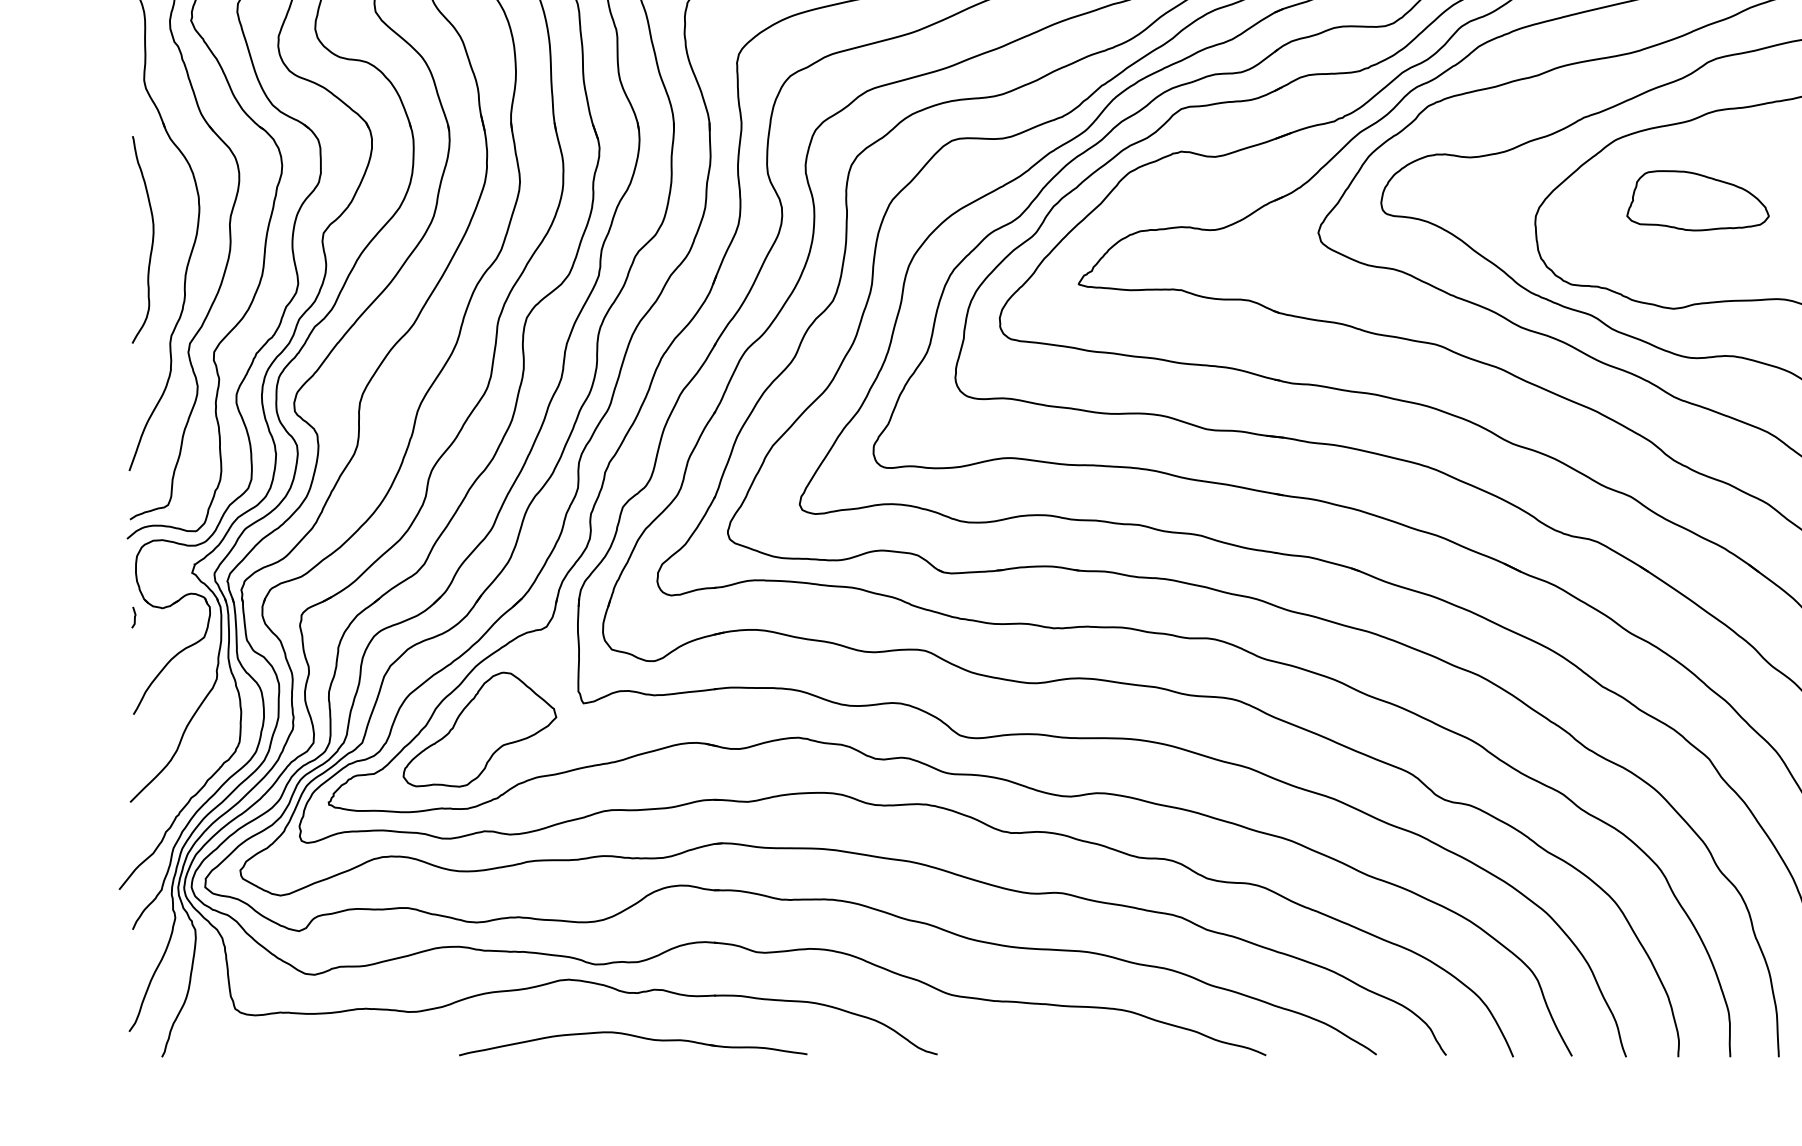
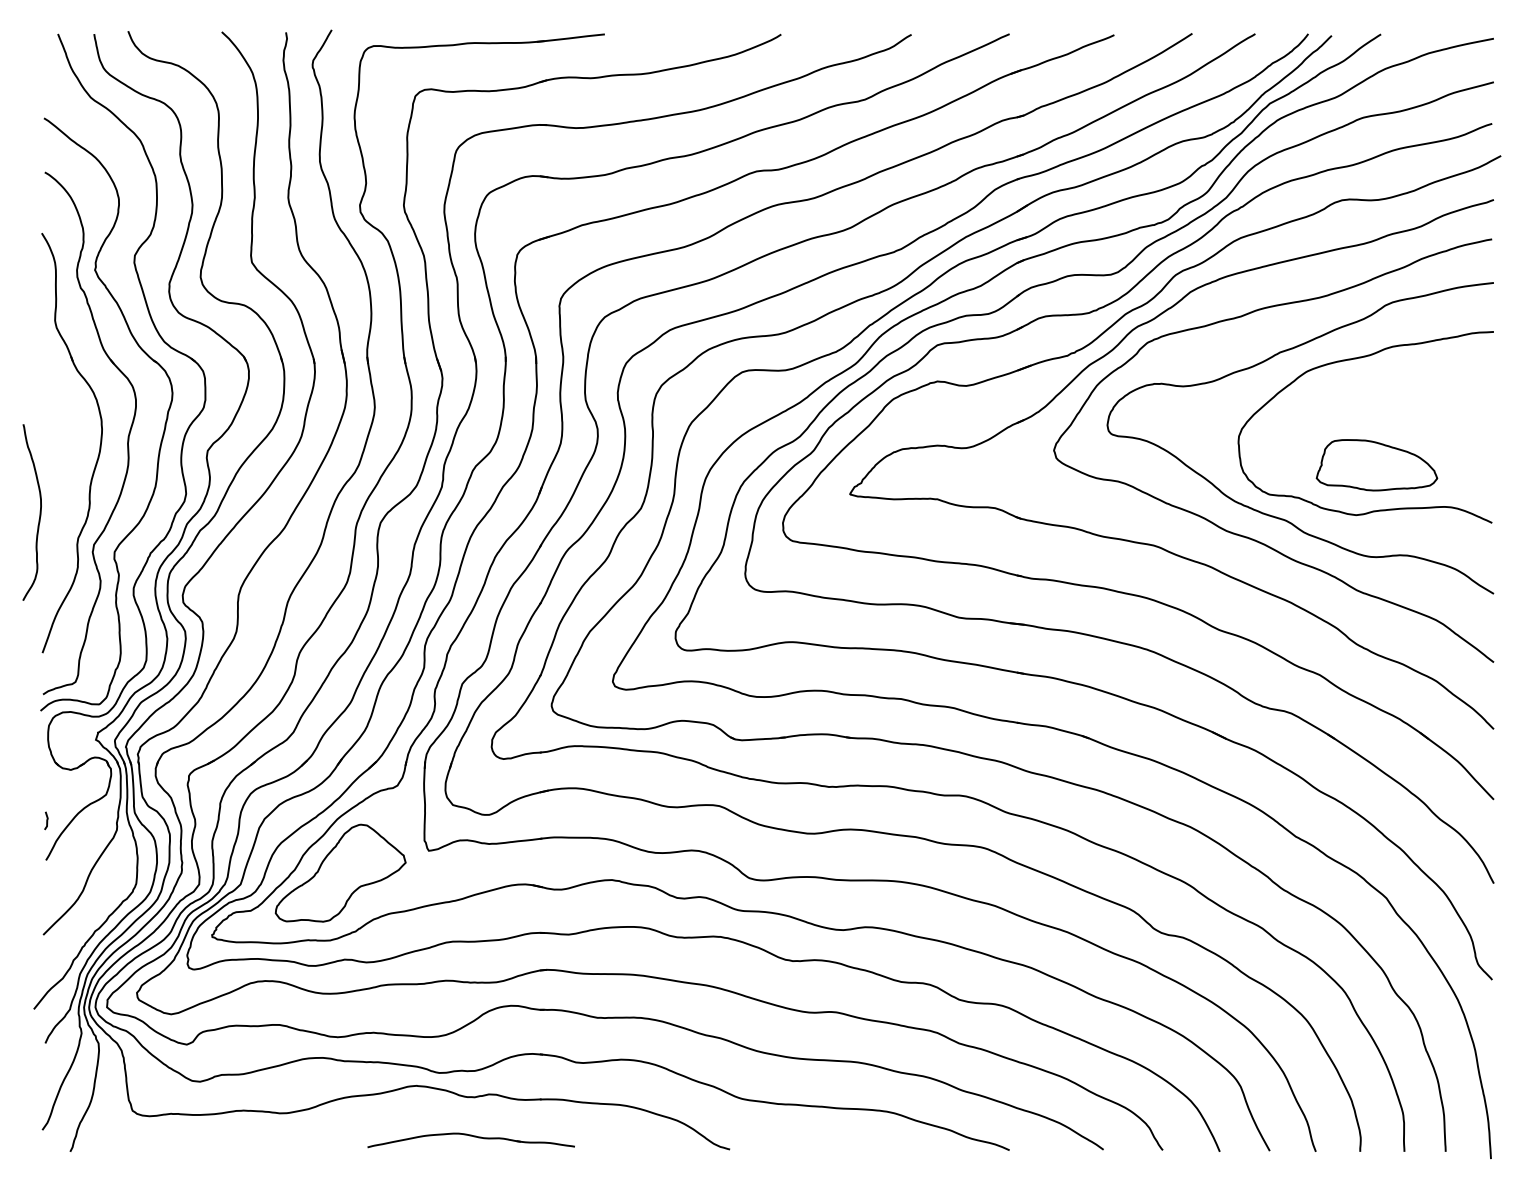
part: (1697, 201) -> (1376, 465), moved
curve: (151, 239) -> (39, 512), moved
curve: (134, 617) -> (46, 820), moved
part: (633, 1043) -> (471, 1140), size x0.7

